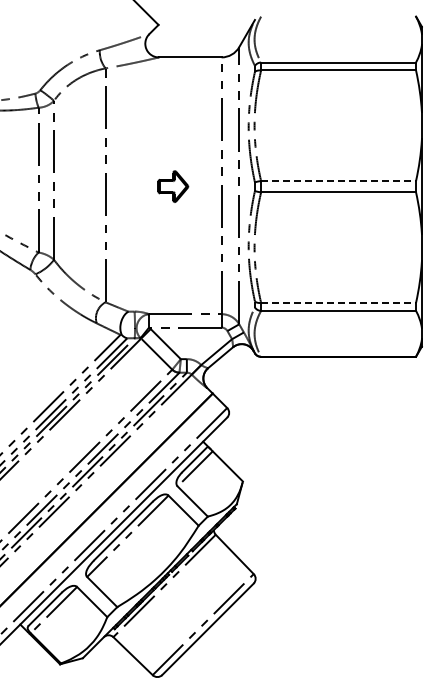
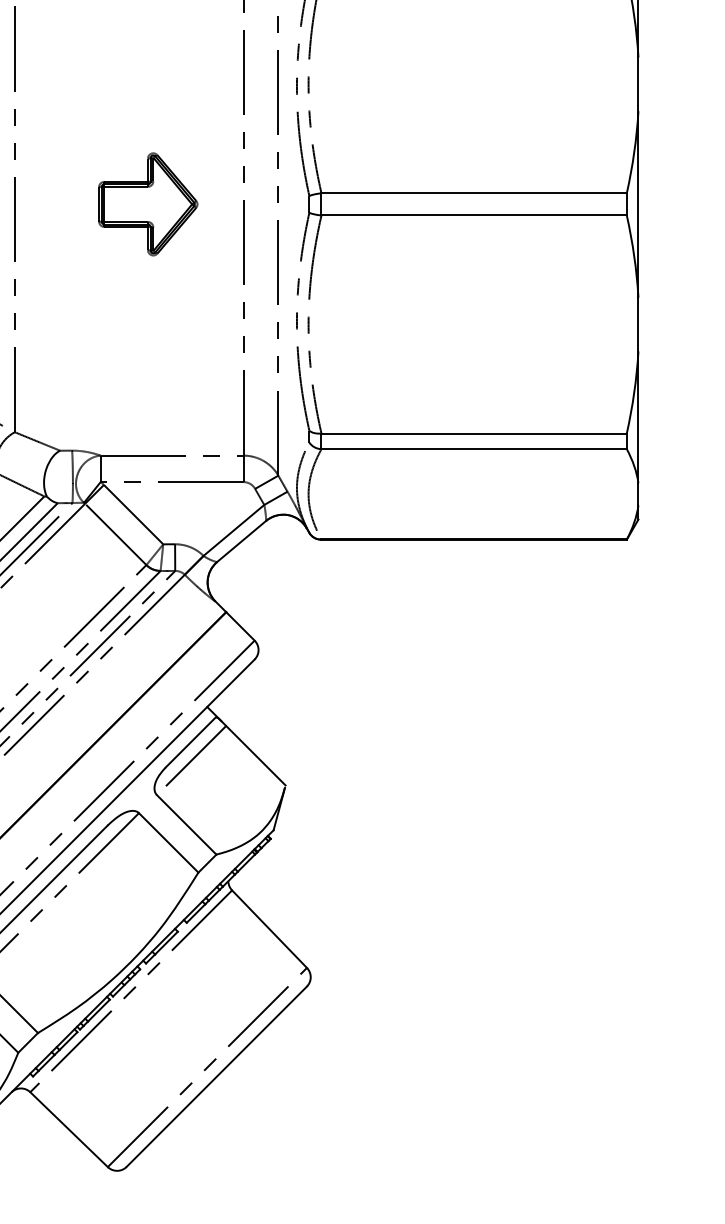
line: (339, 181) -> (475, 194), dashed -> solid
part: (173, 186) -> (148, 204), size x1.67
line: (339, 302) -> (475, 432), dashed -> solid

